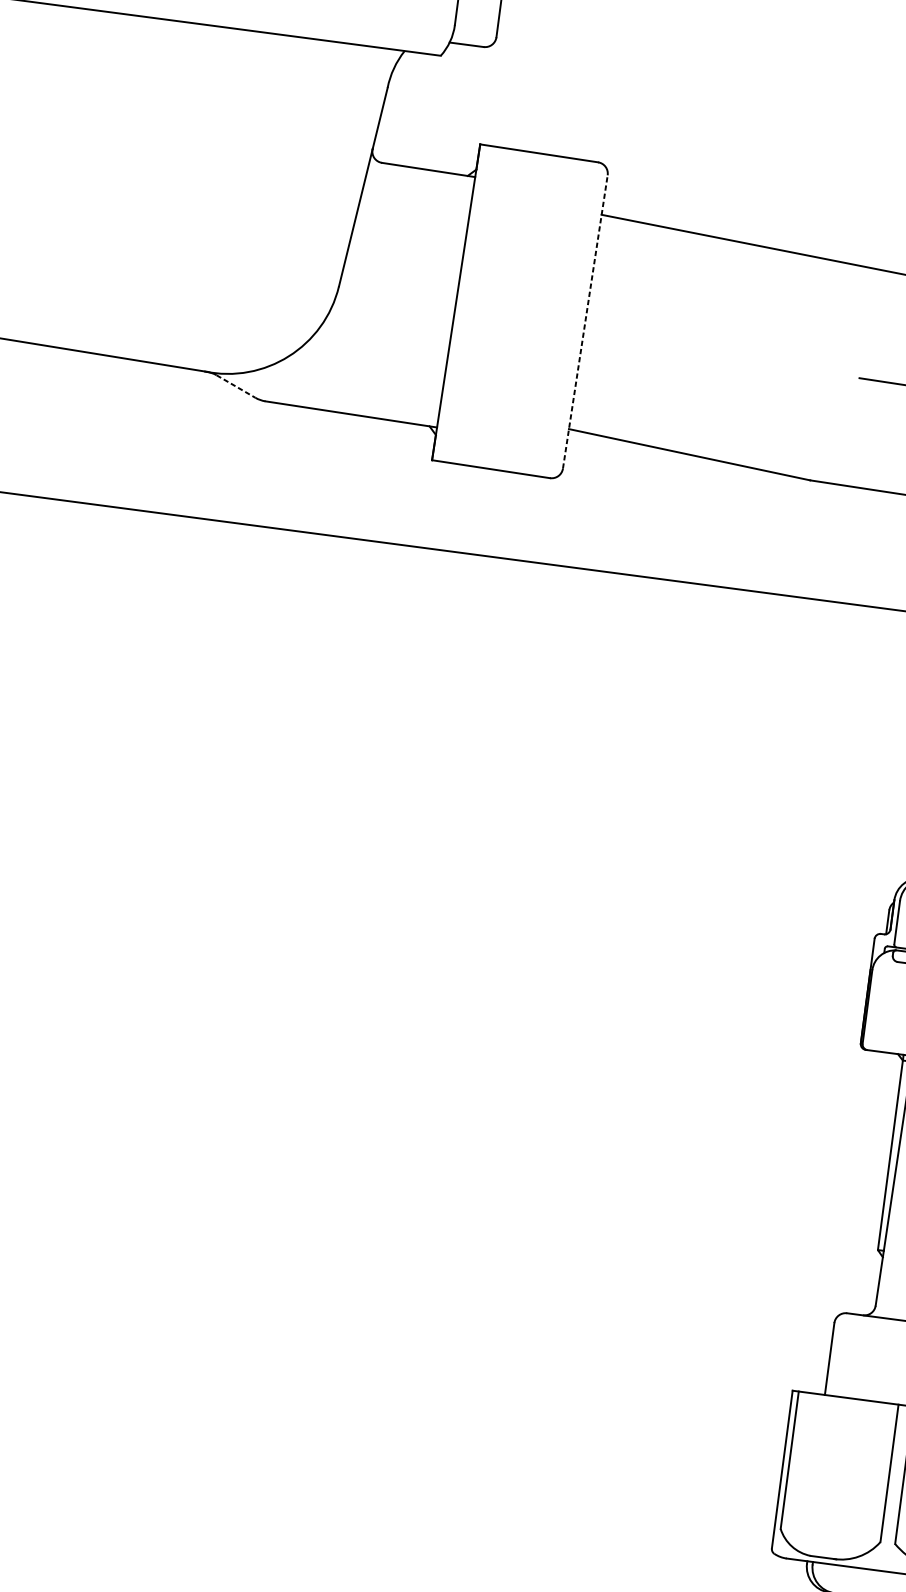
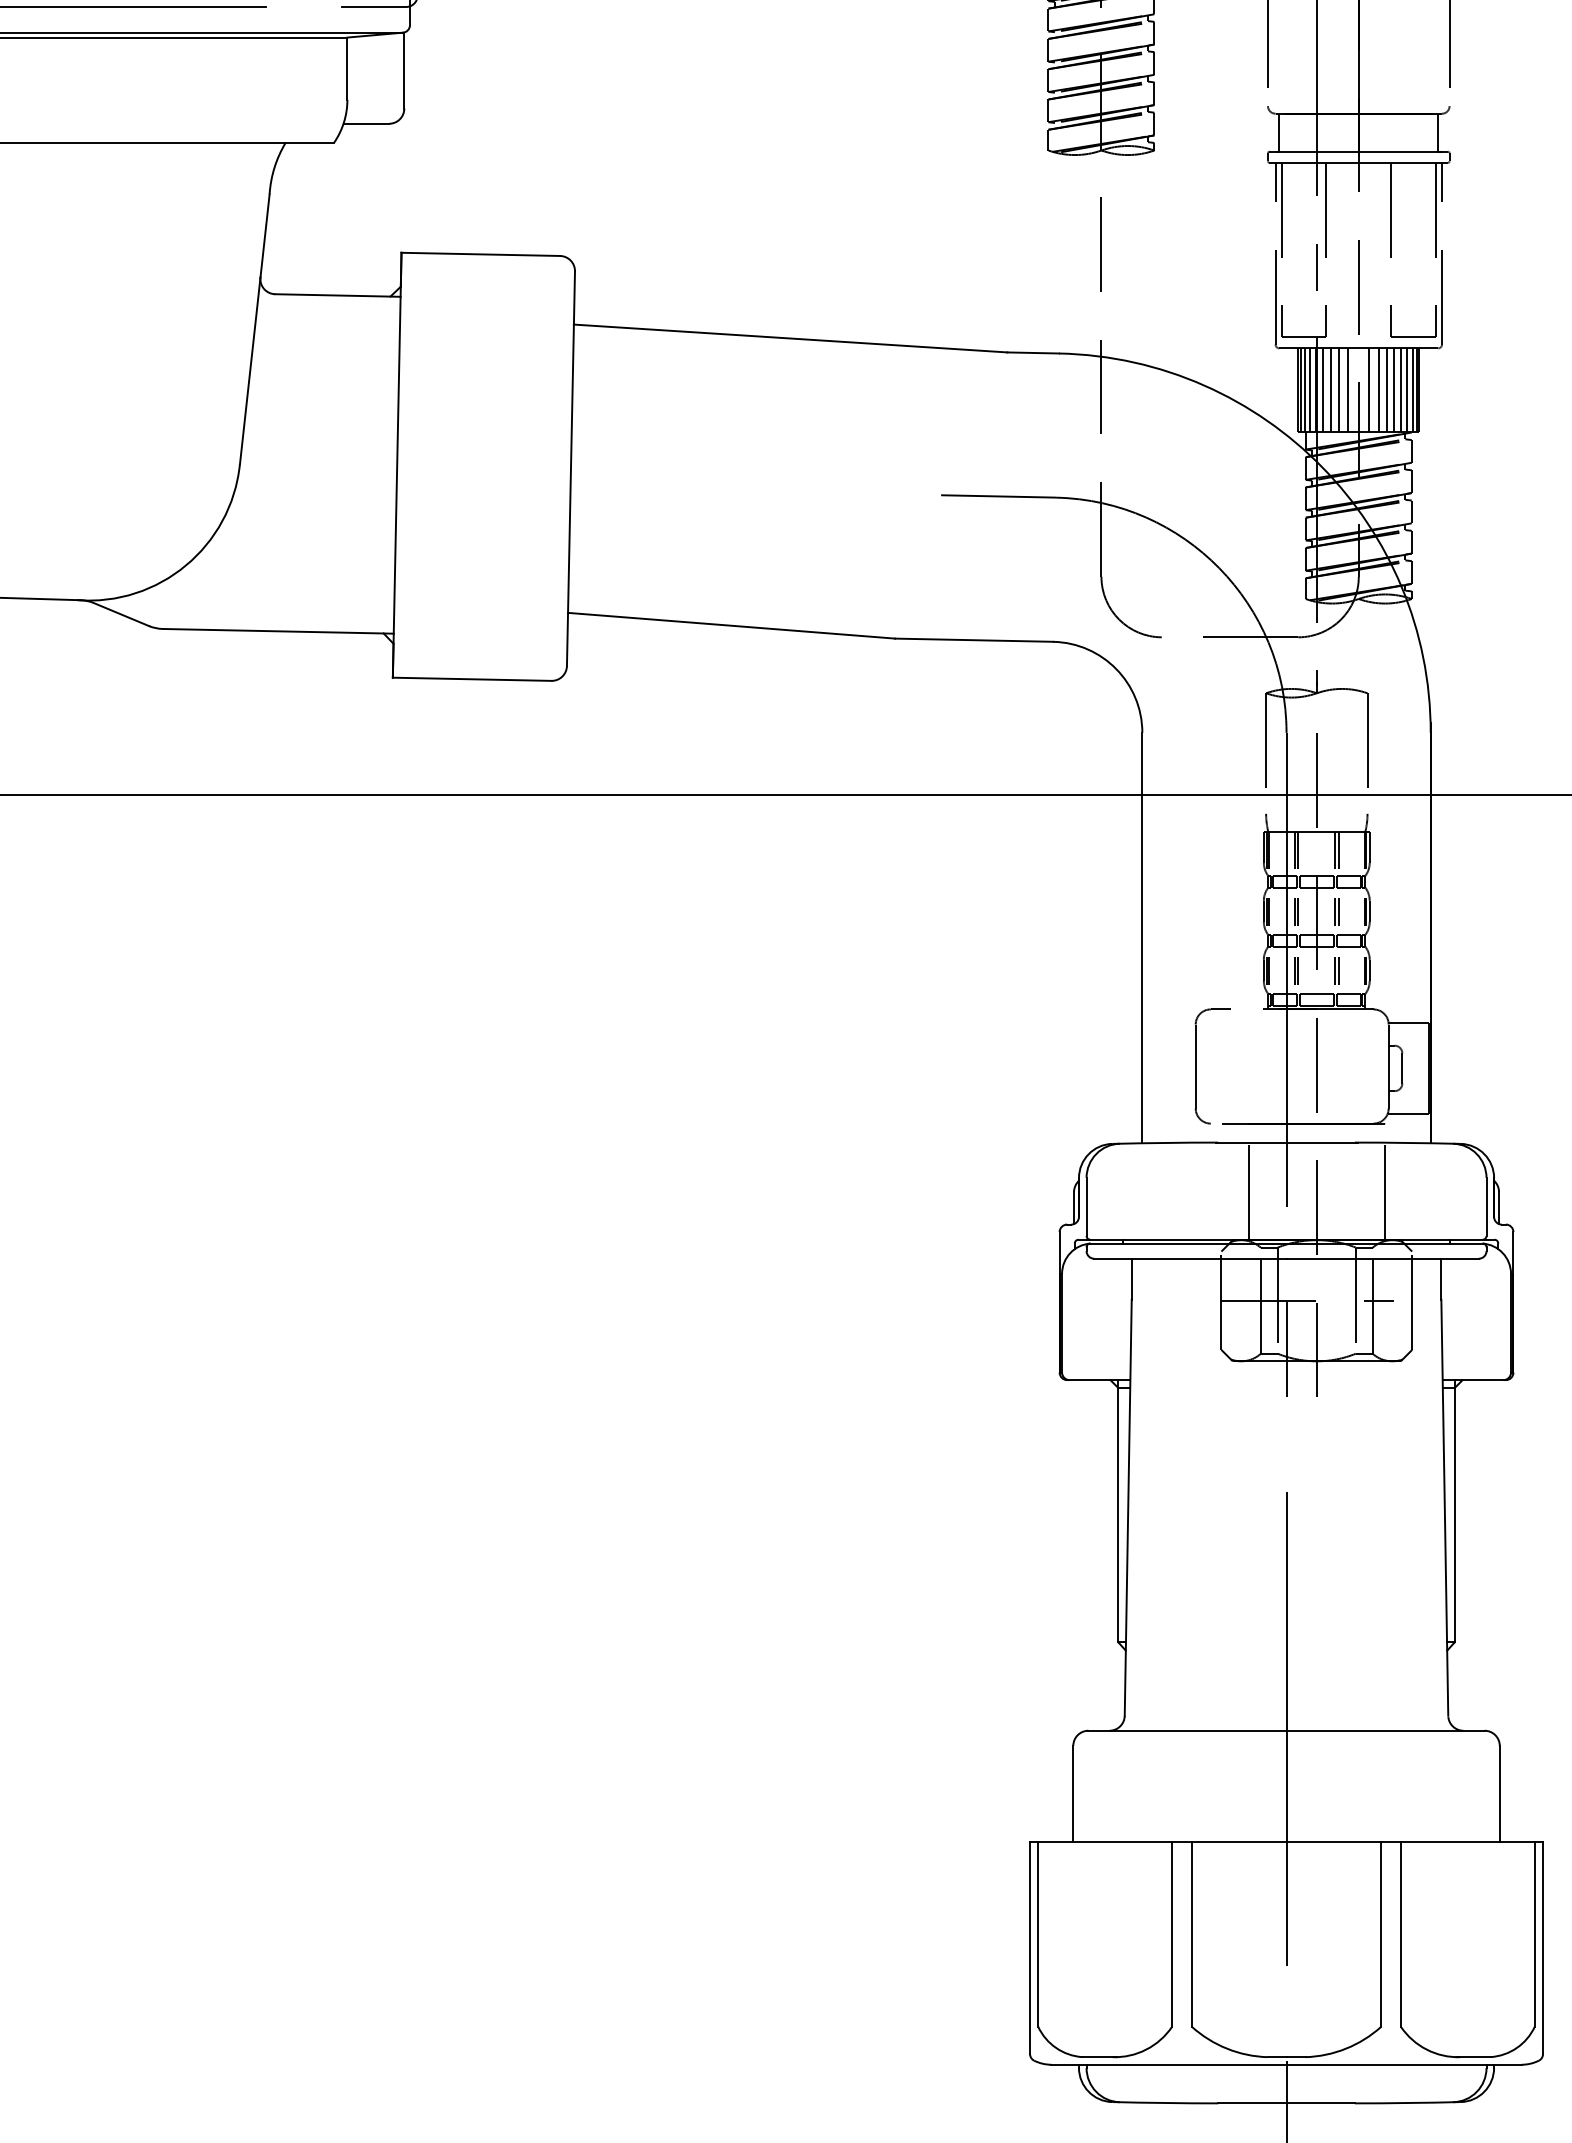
line: (585, 321) -> (570, 468), dashed -> solid
line: (236, 386) -> (121, 614), dashed -> solid

